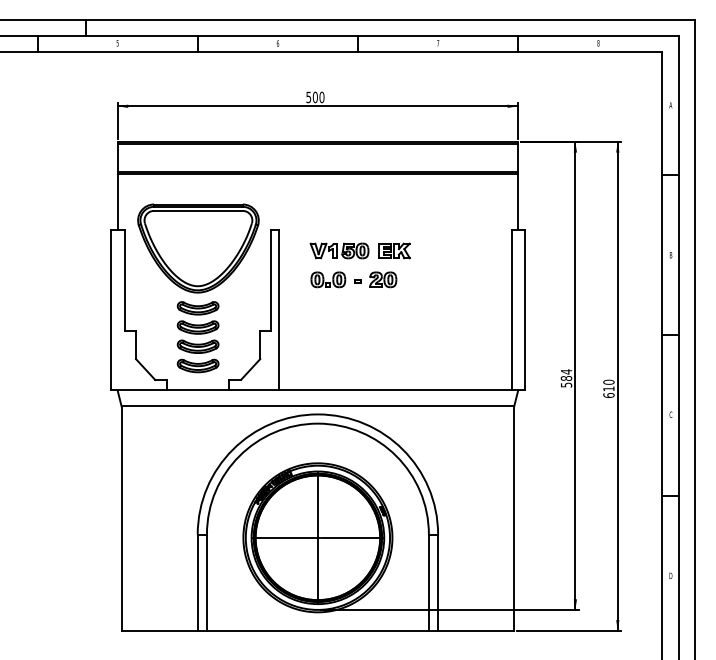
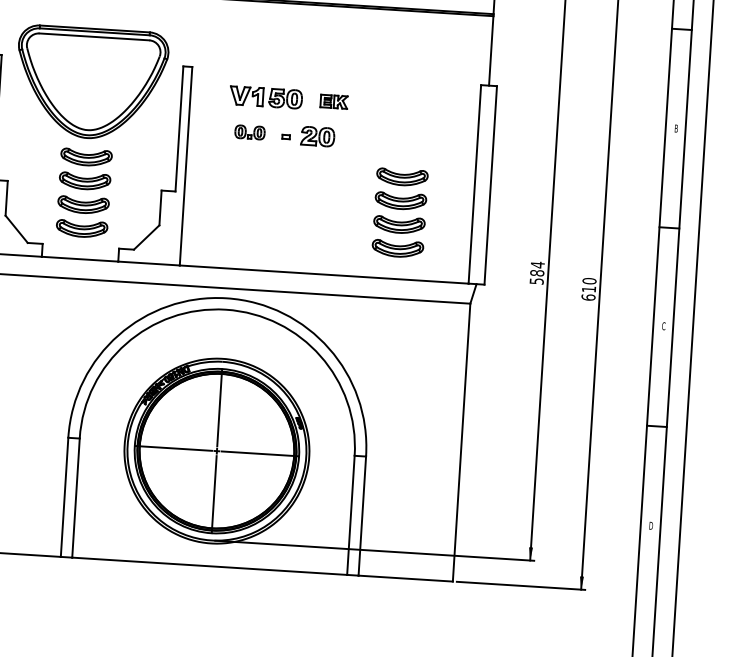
part: (394, 250) -> (334, 101), size x0.7
part: (328, 279) -> (250, 132), size x0.7
part: (452, 337) -> (399, 213), added

